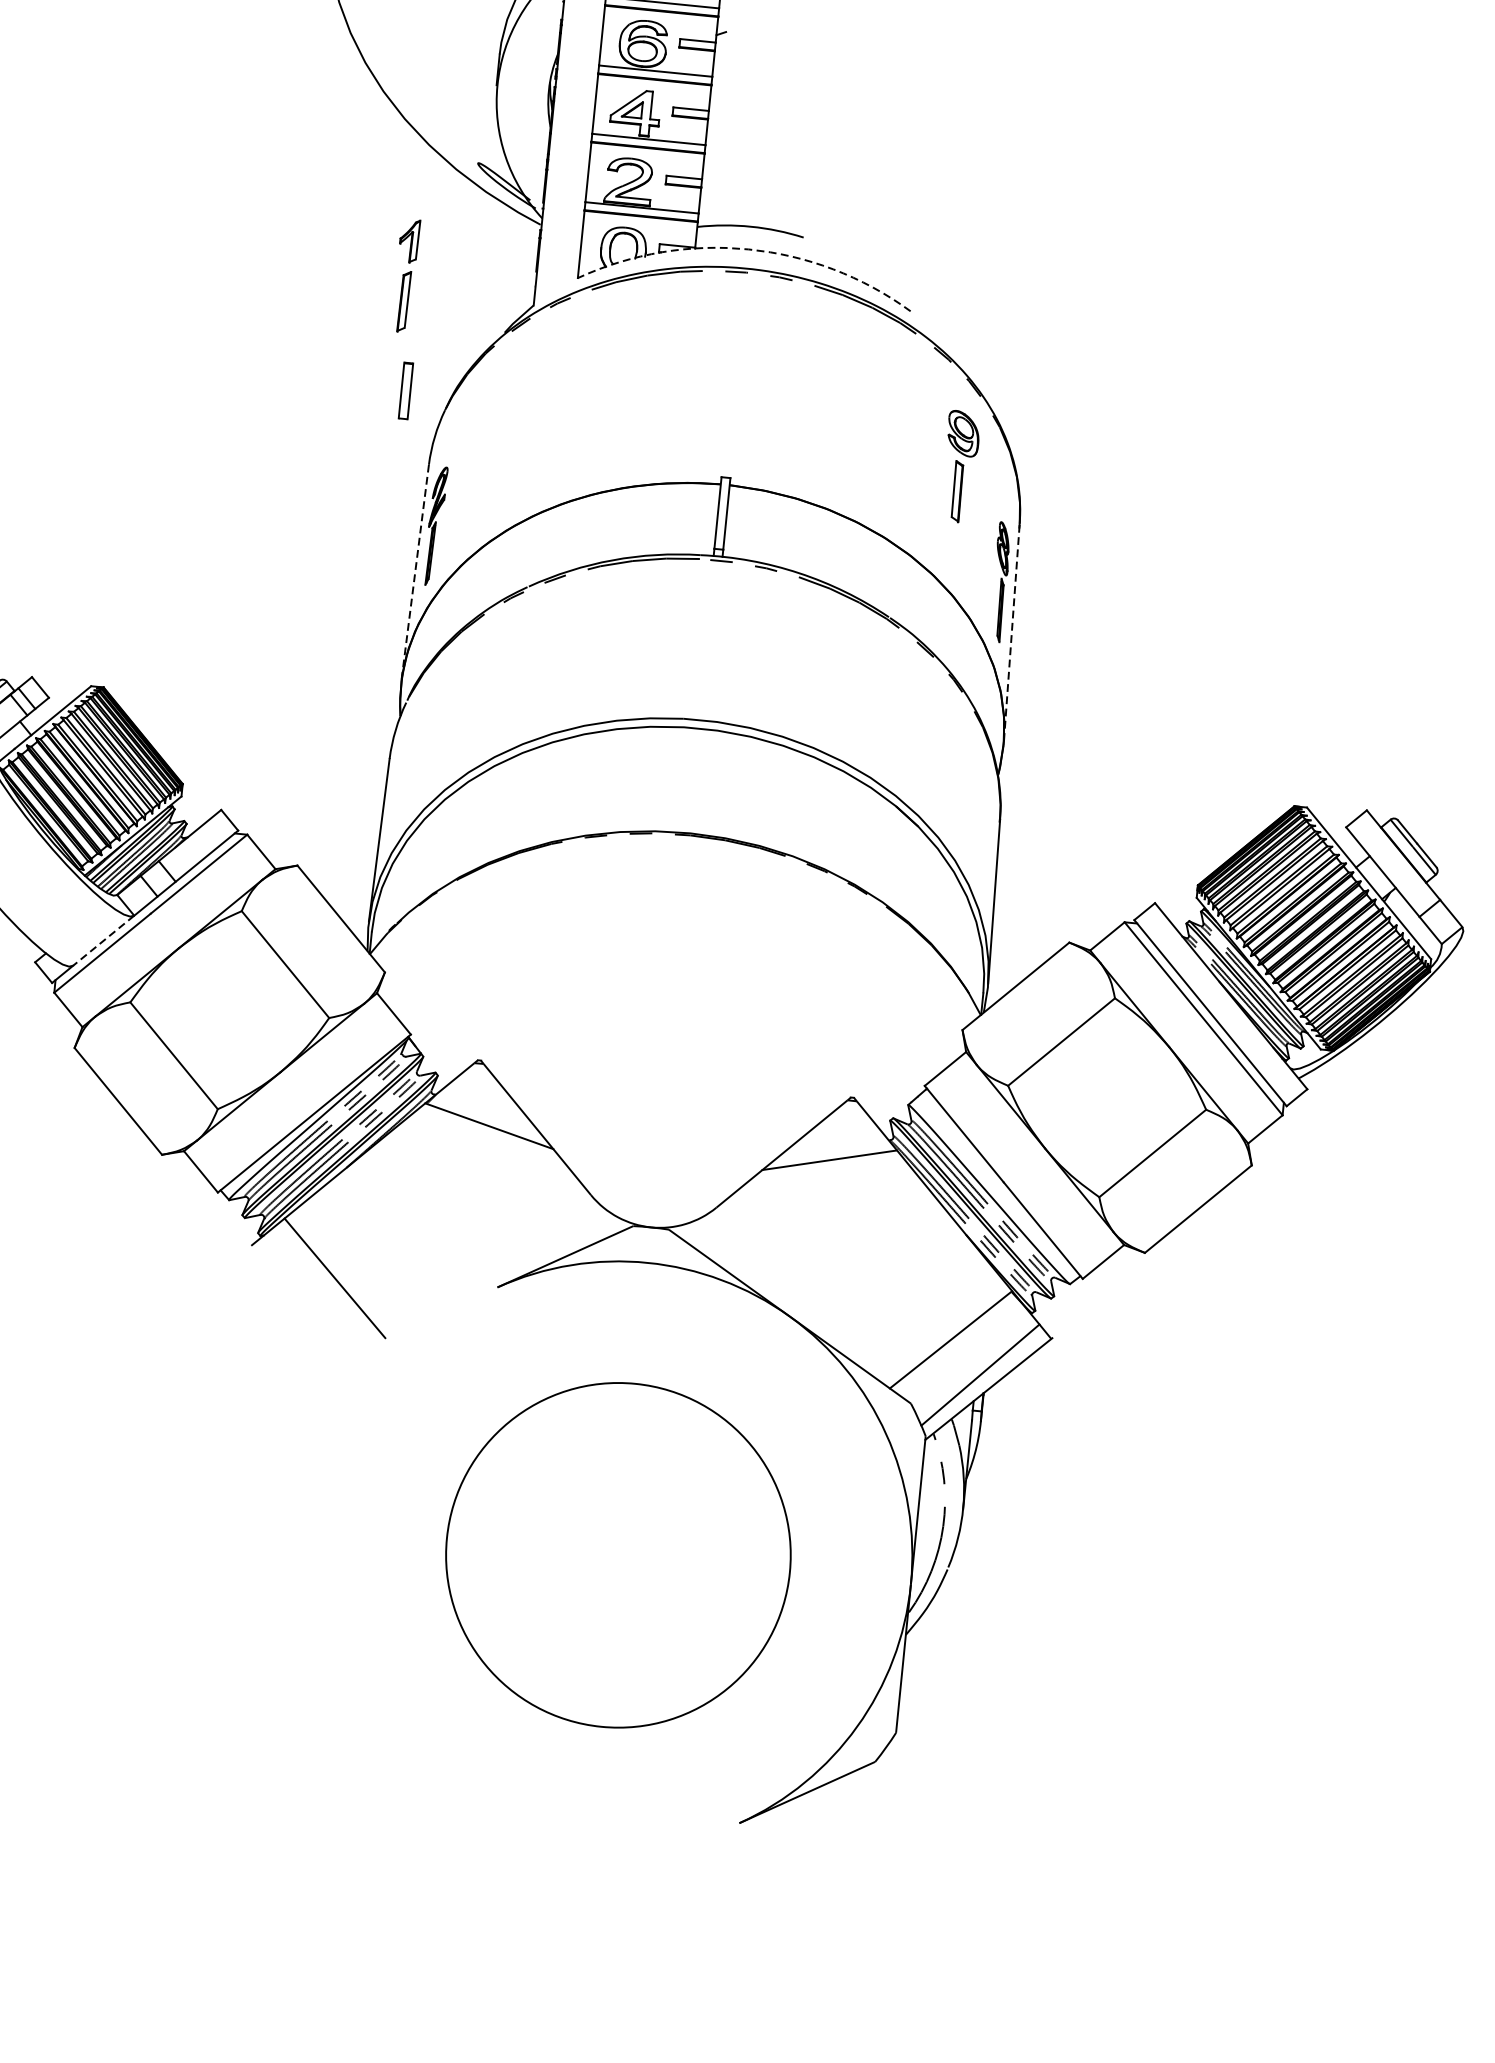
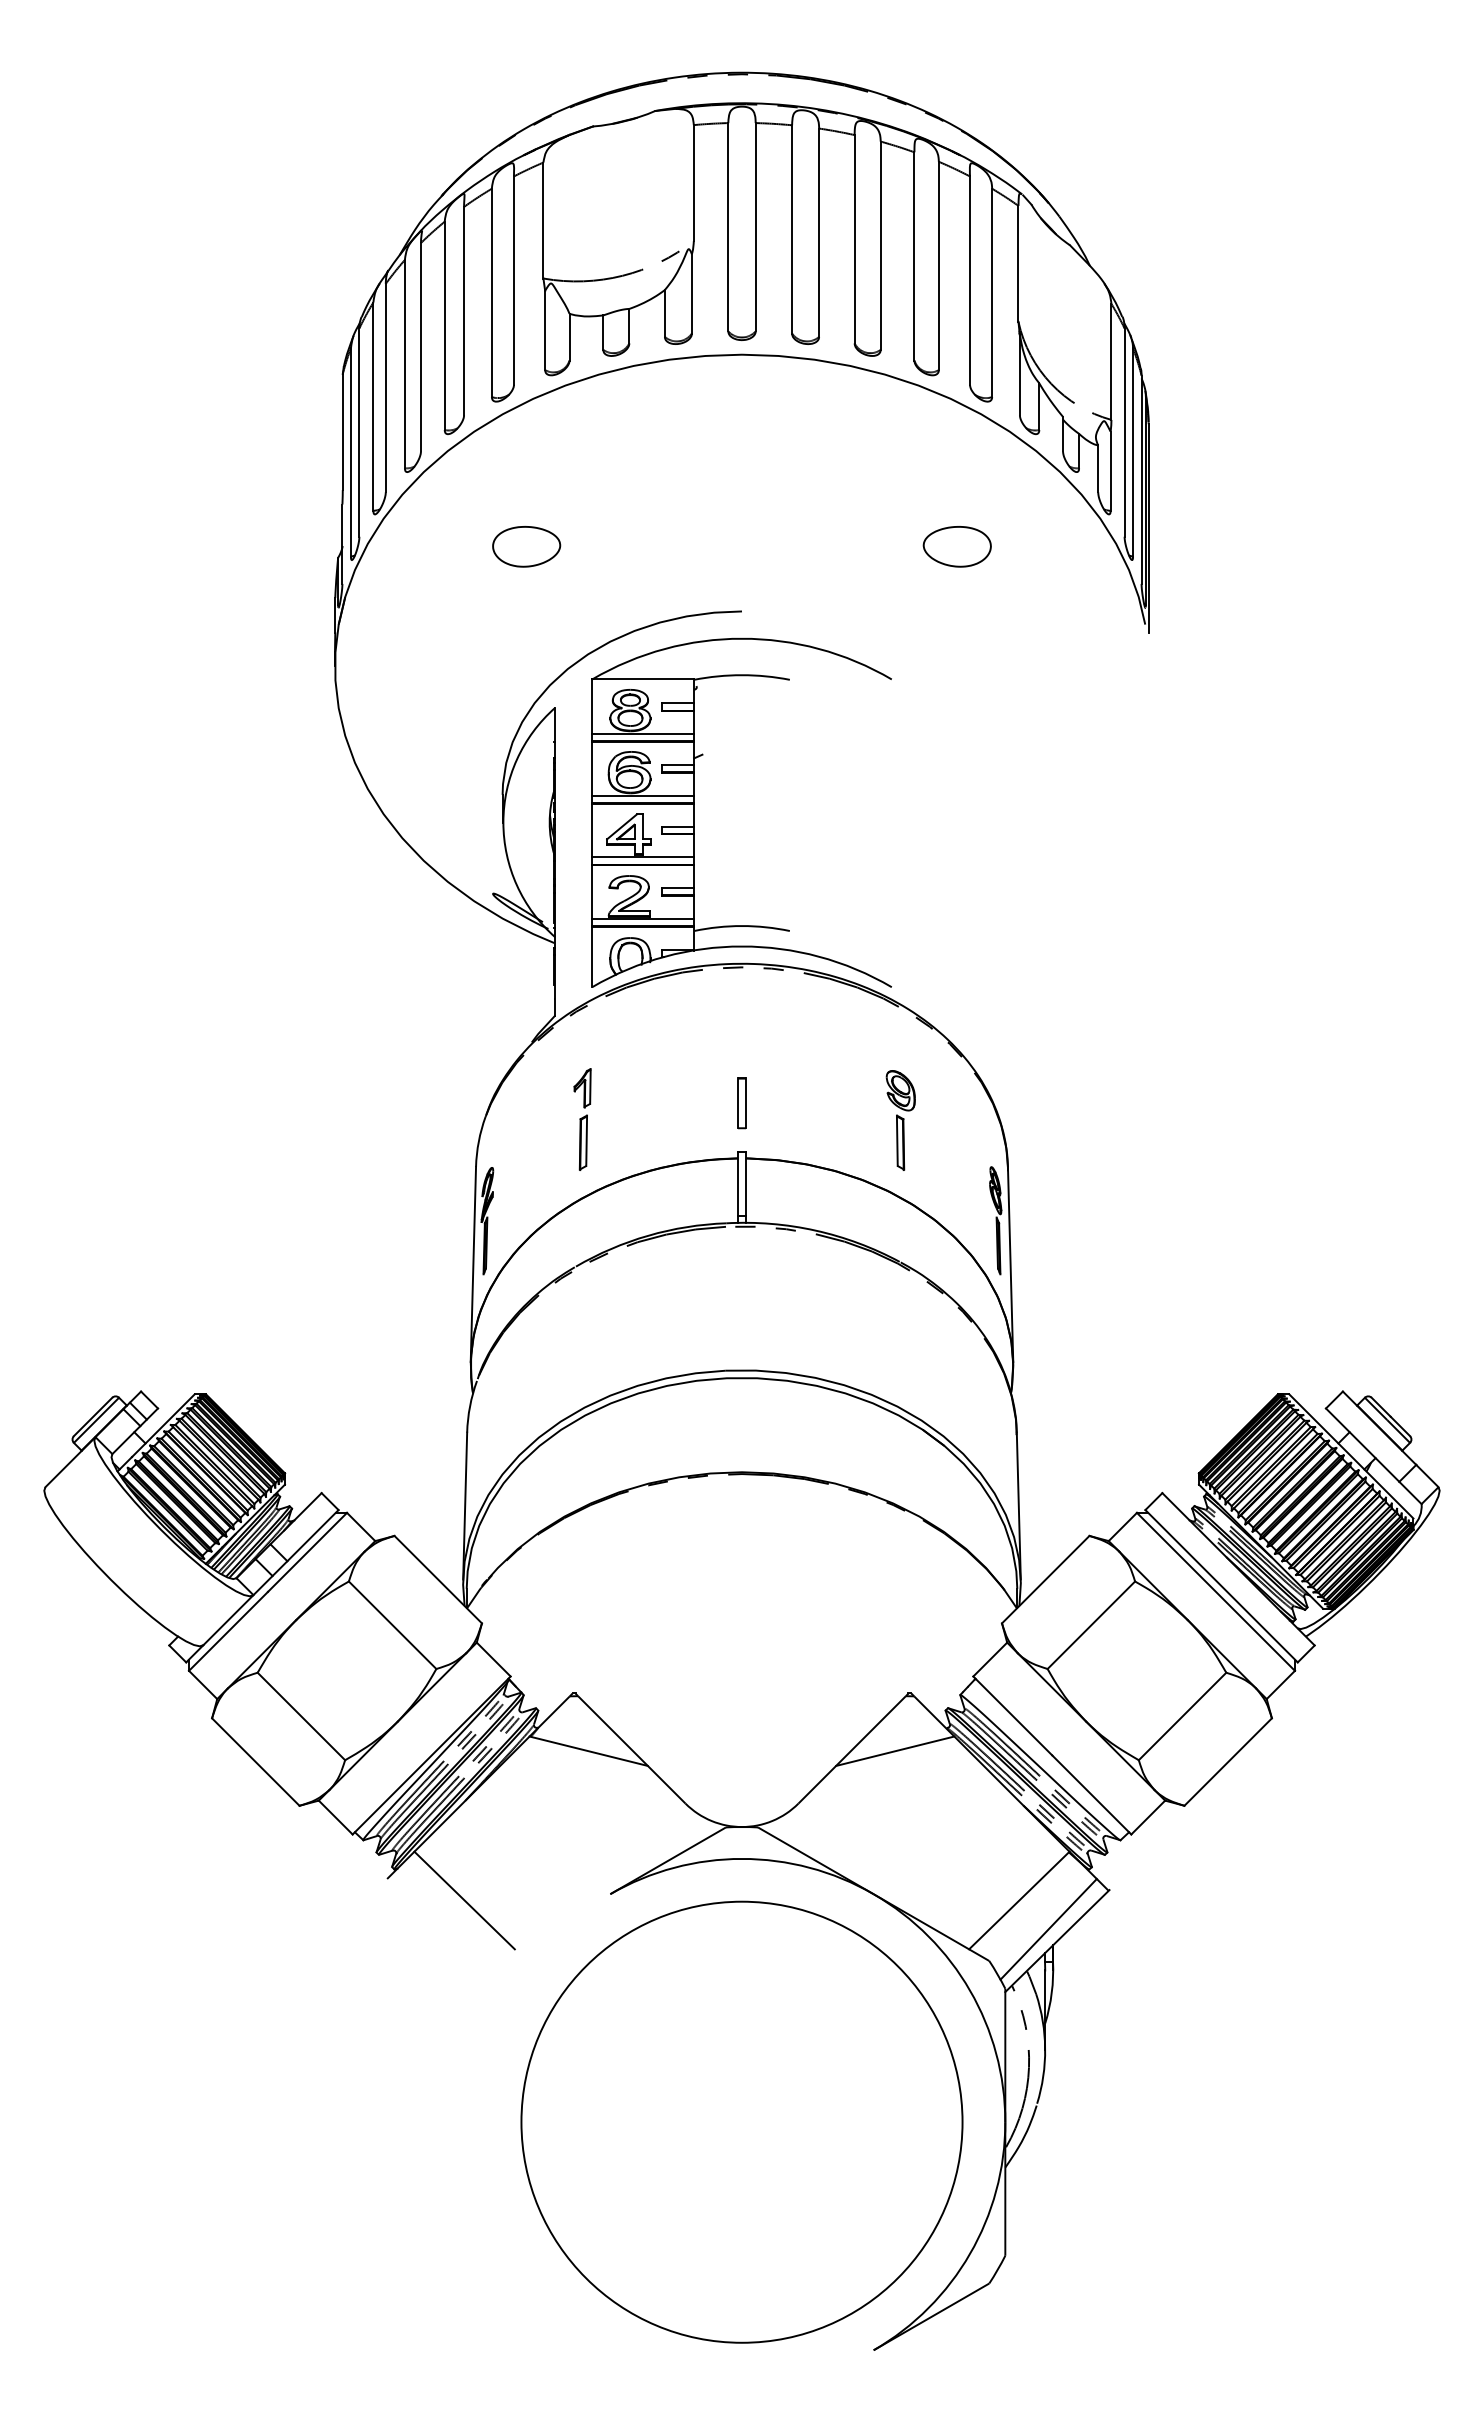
arc: (749, 249) -> (742, 946), dashed -> solid
part: (405, 275) -> (582, 1119), moved
part: (405, 391) -> (741, 1103), moved
part: (959, 466) -> (900, 1120), moved
line: (415, 572) -> (473, 1264), dashed -> solid
line: (1011, 632) -> (1010, 1264), dashed -> solid
line: (103, 941) -> (228, 1620), dashed -> solid
circle: (617, 1554) -> (741, 2121), size x1.43

